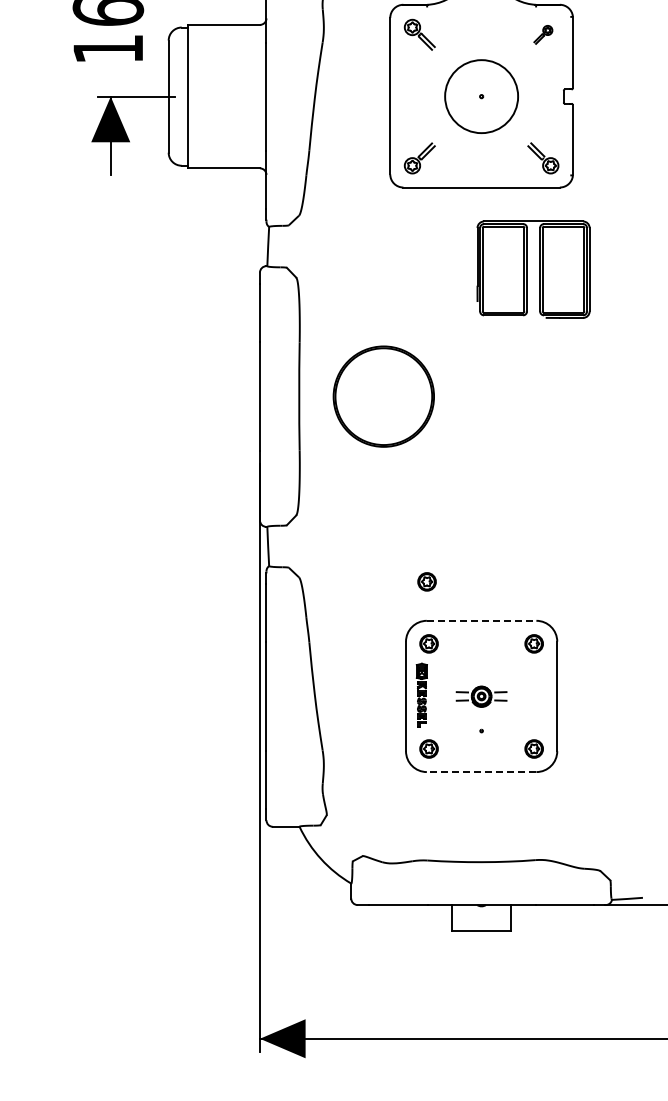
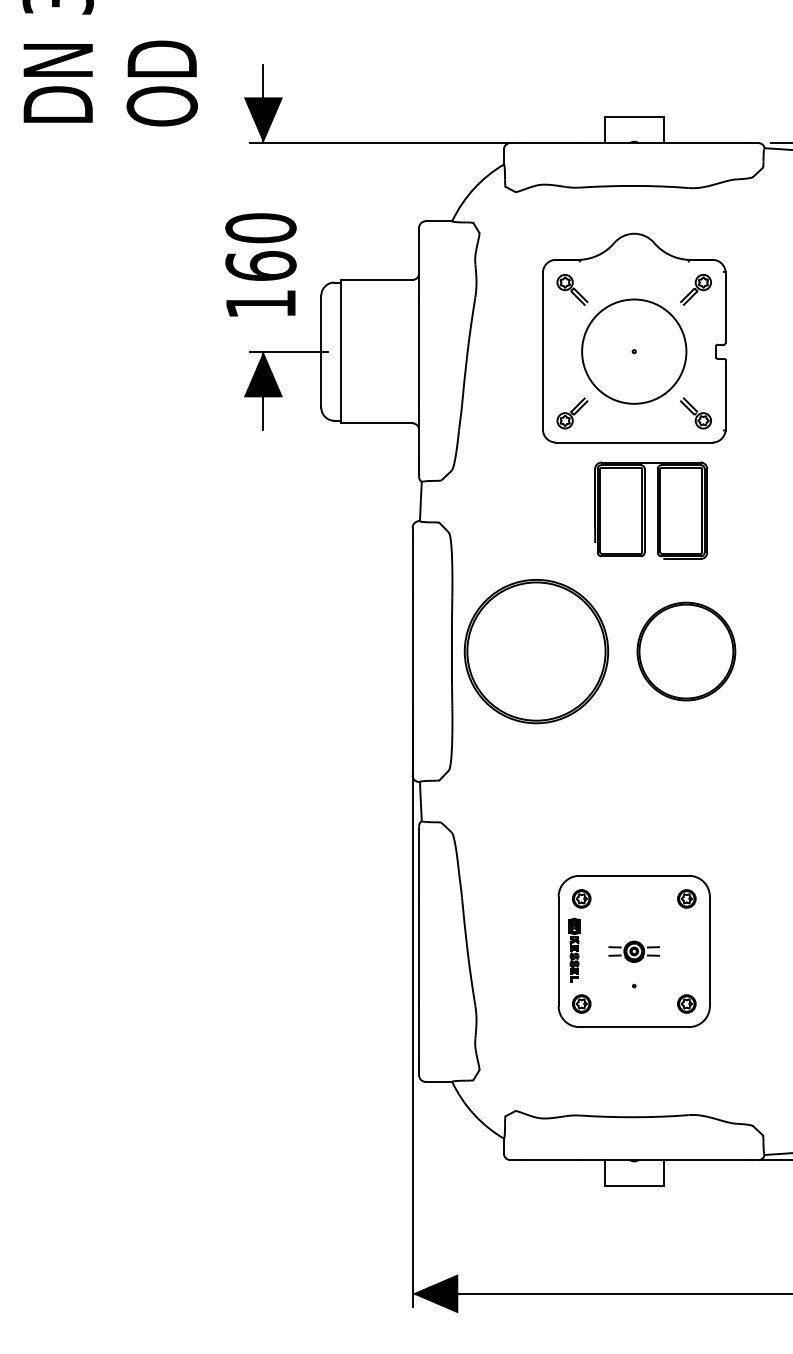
part: (542, 34) -> (695, 289), size x1.67
circle: (481, 96) -> (634, 351), size x1.43
part: (533, 269) -> (651, 510), moved
part: (383, 396) -> (536, 651), size x1.43
part: (533, 396) -> (686, 651), added
part: (426, 581) -> (579, 836), removed
line: (481, 620) -> (634, 875), dashed -> solid
line: (481, 772) -> (634, 1027), dashed -> solid

